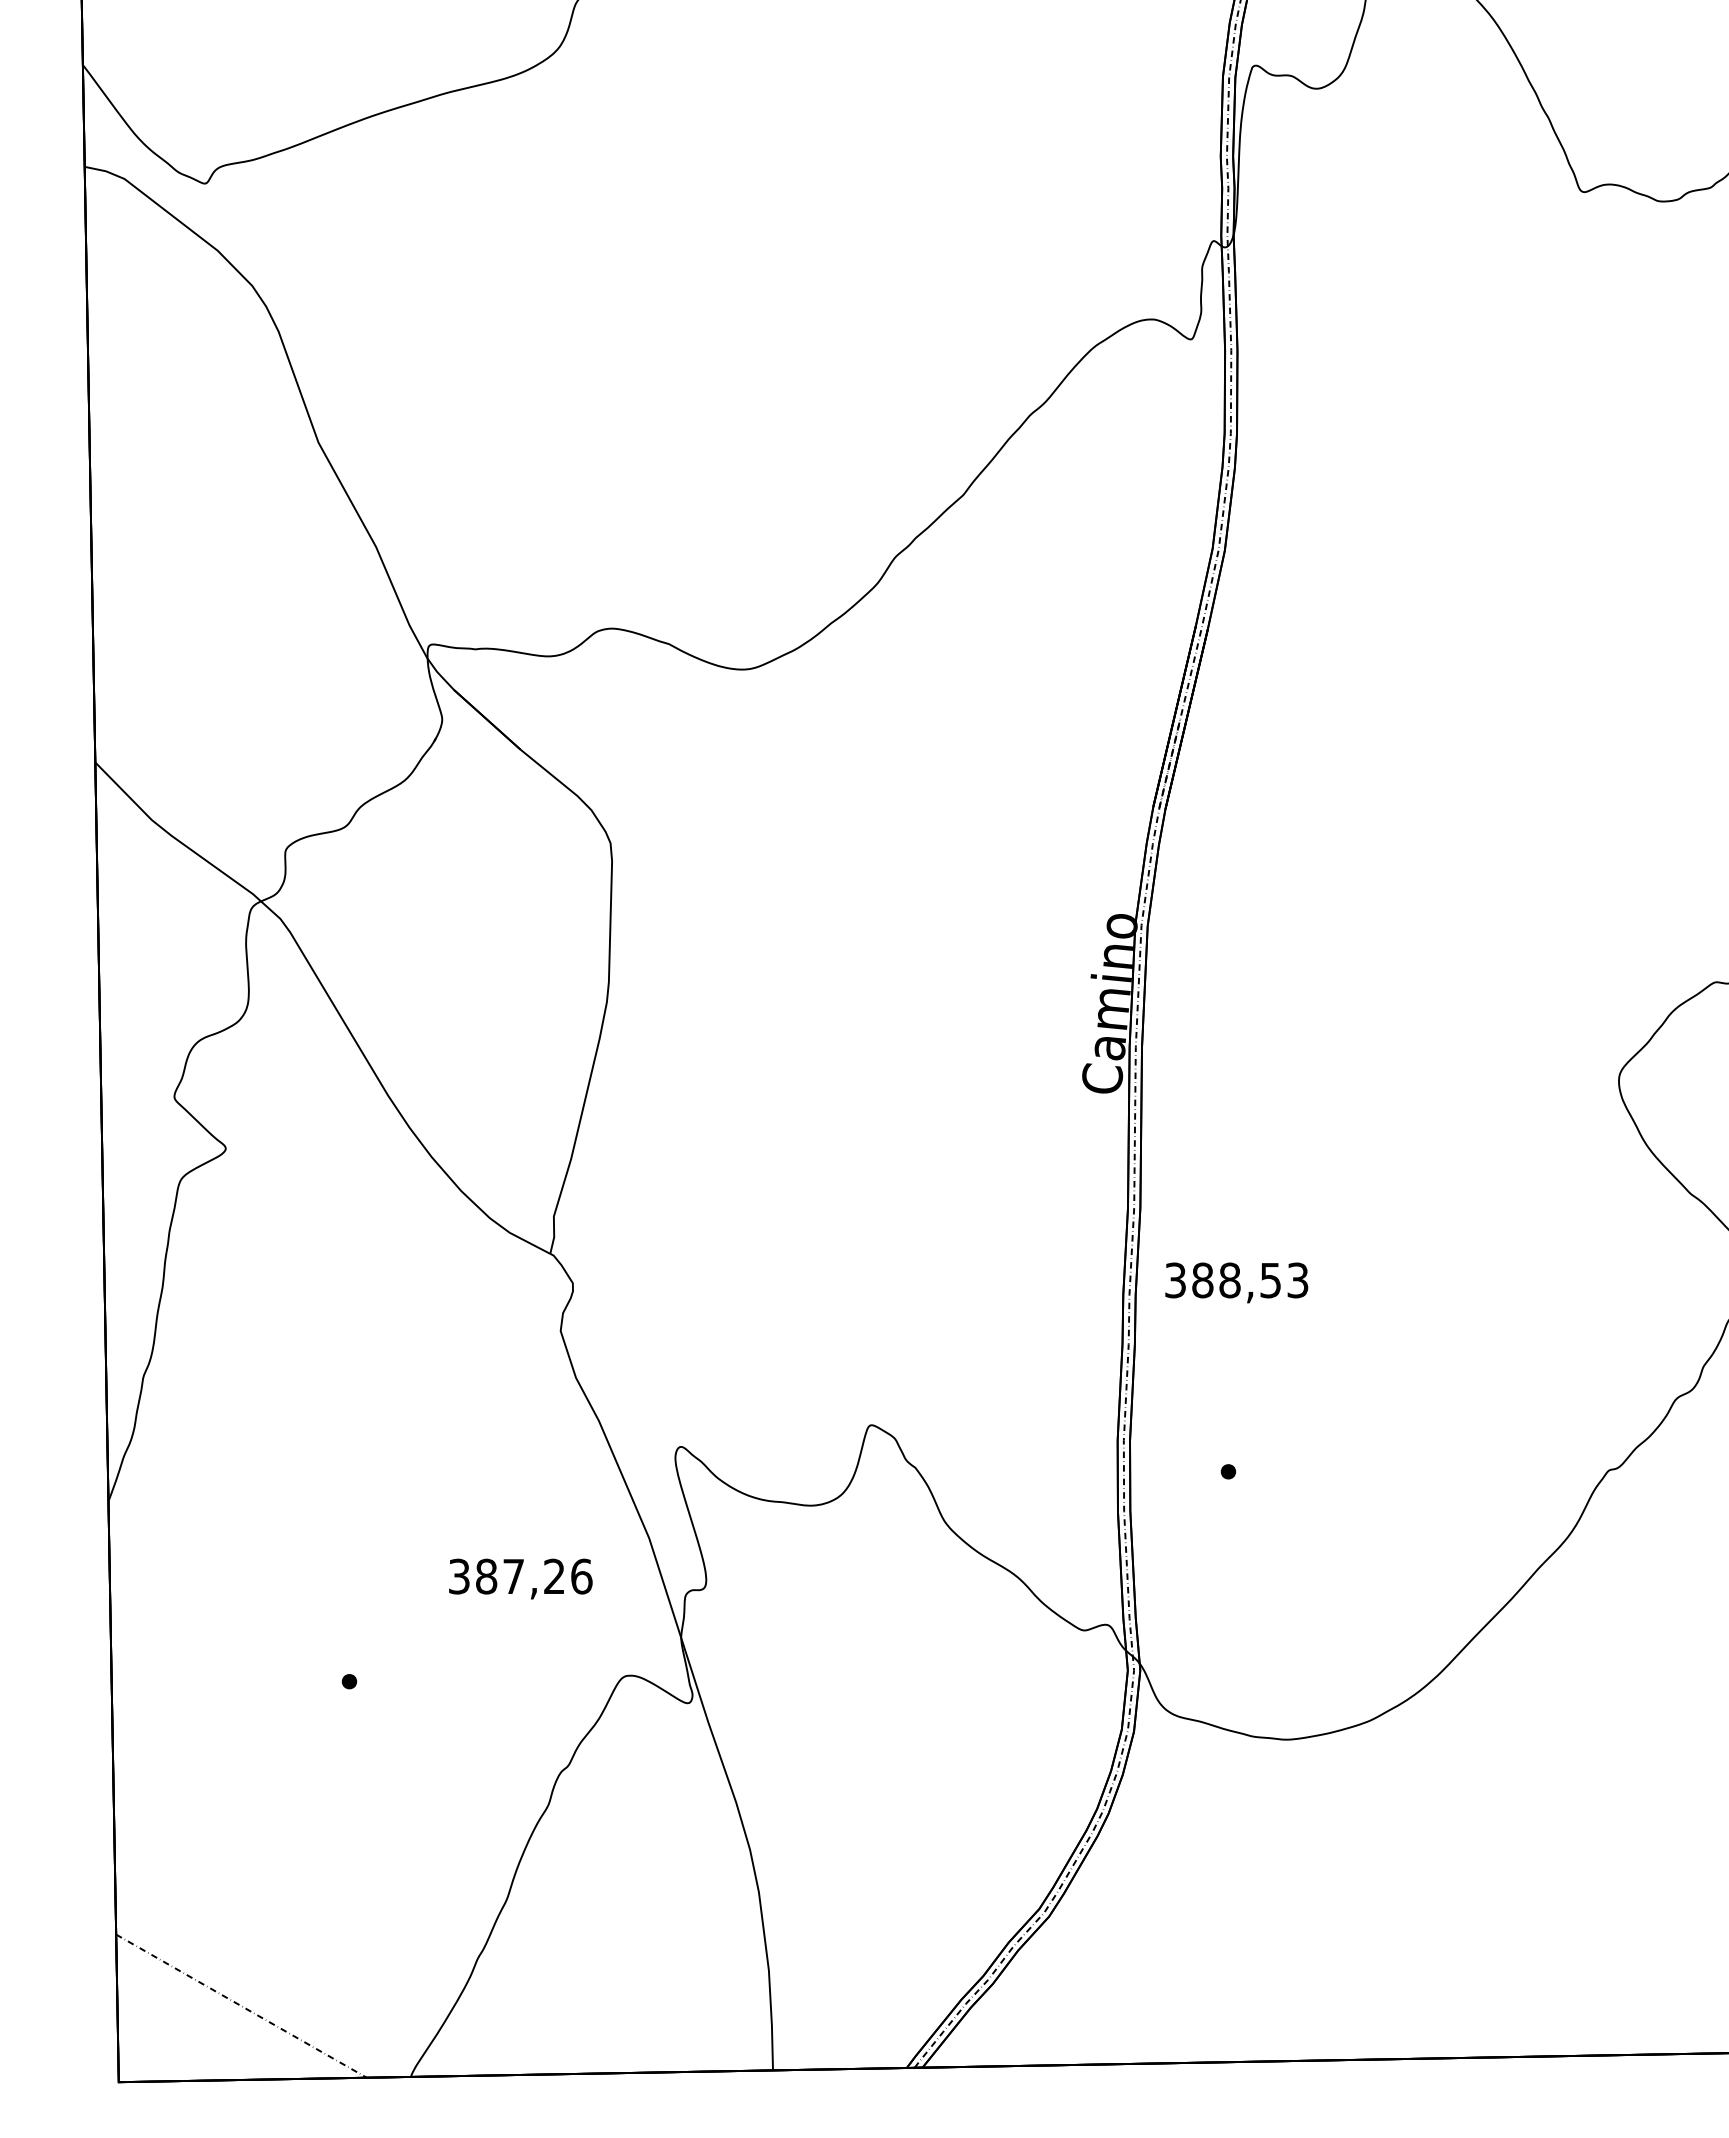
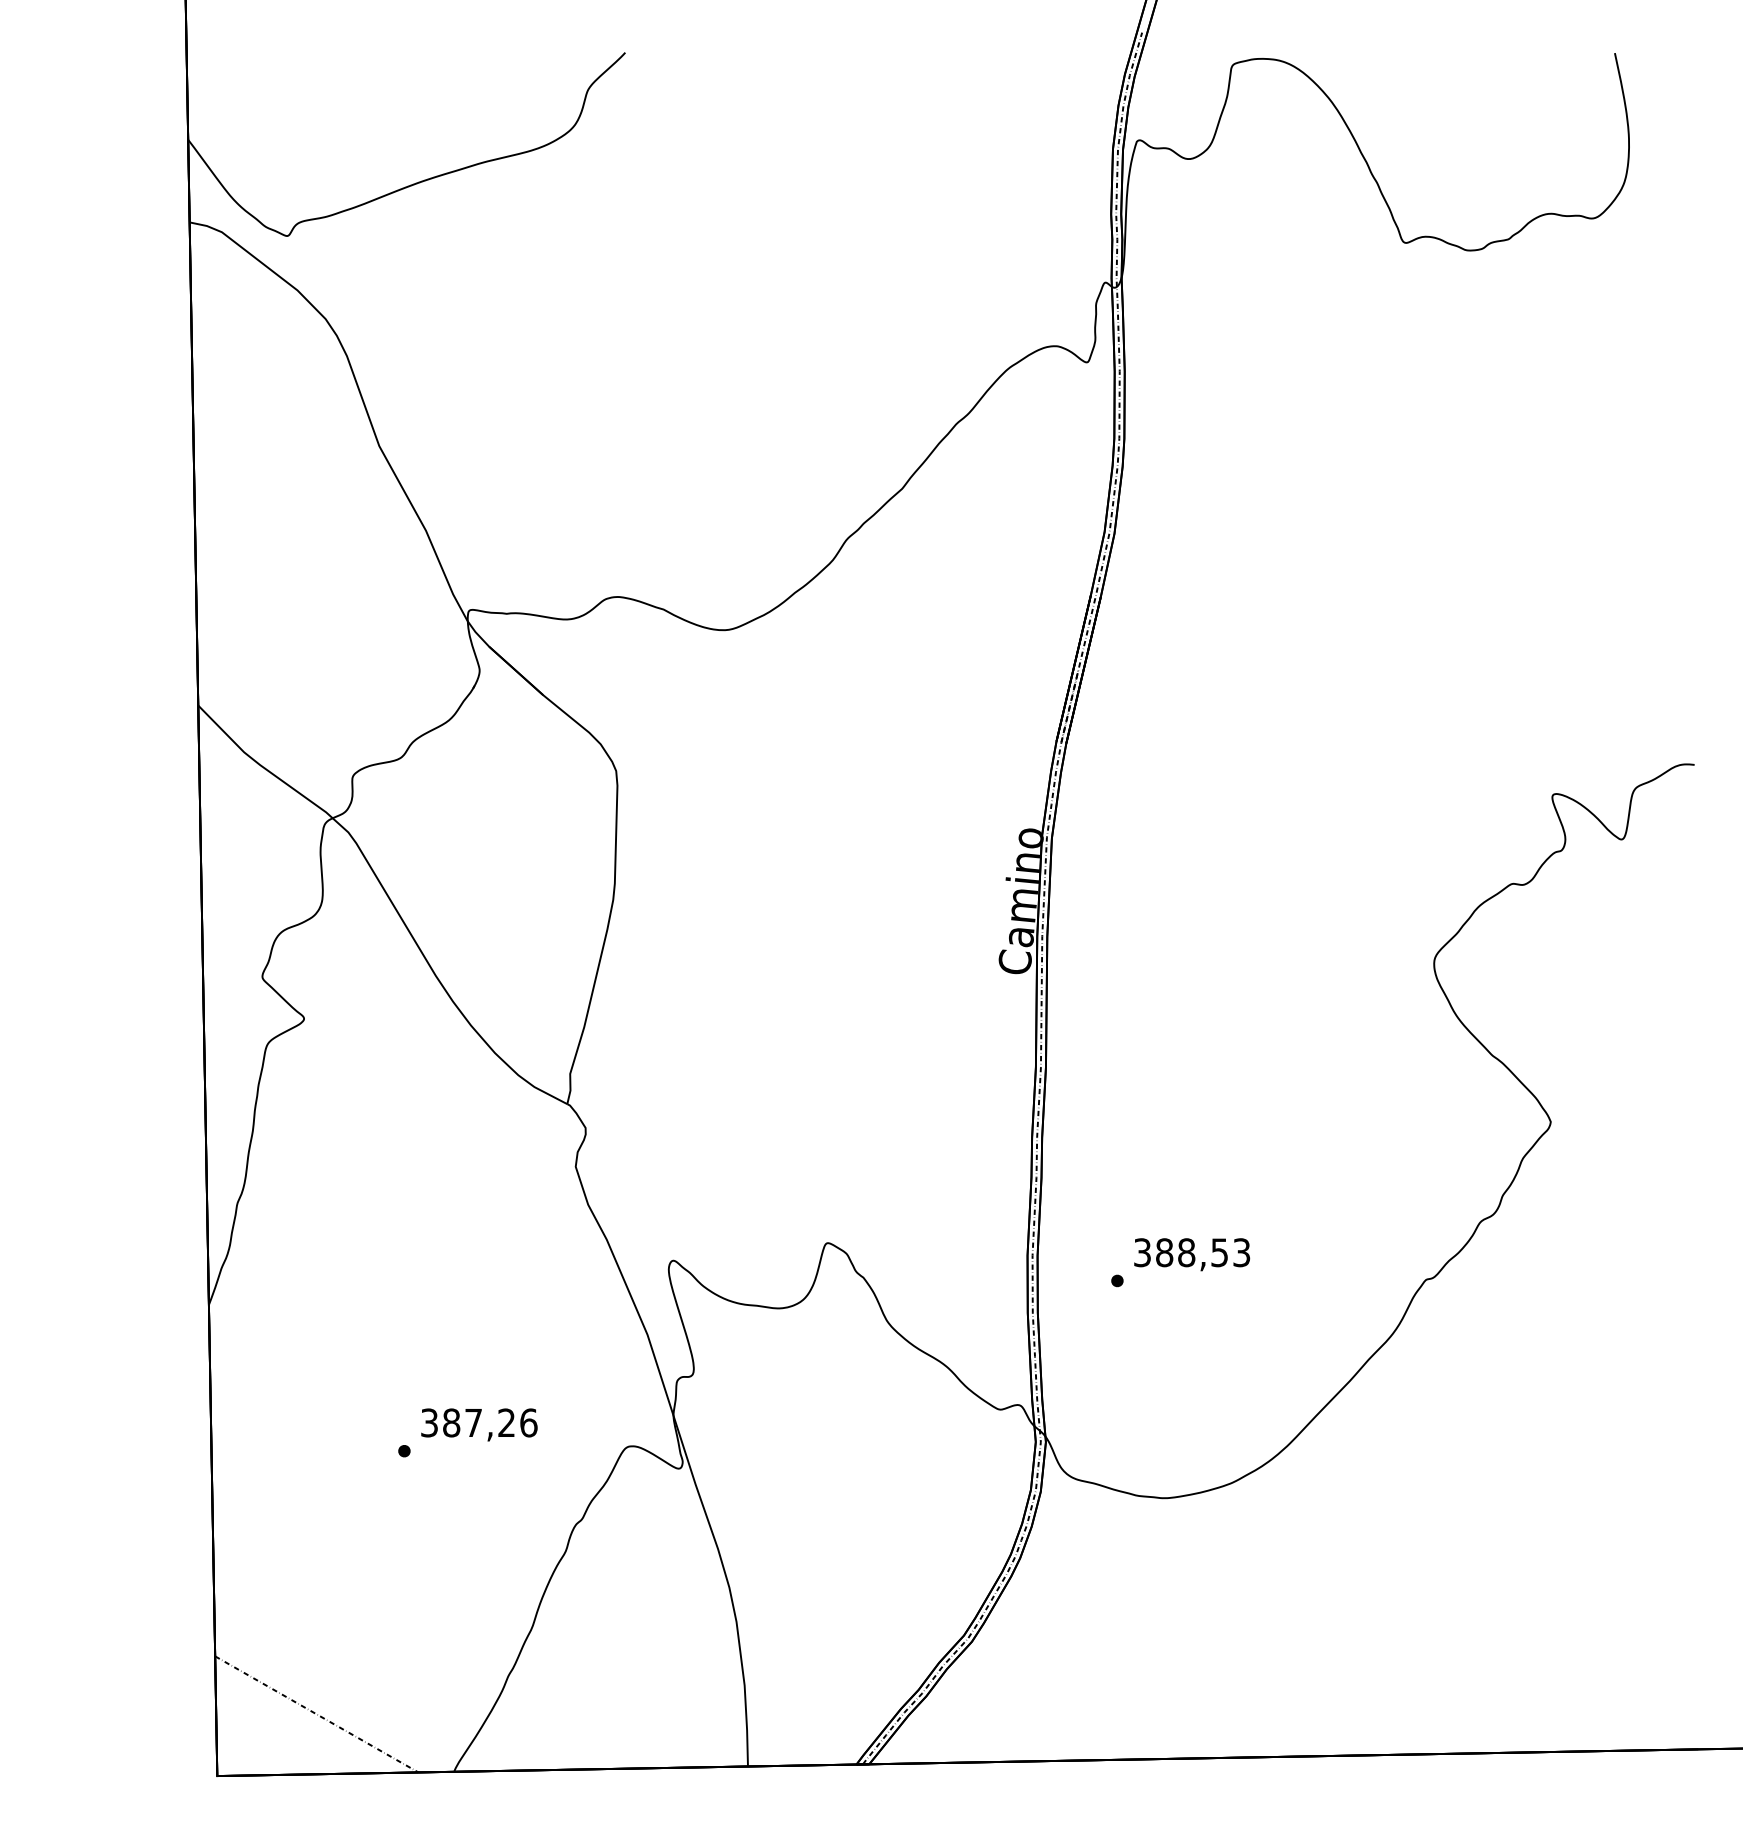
text: (1237, 1282) -> (1192, 1254), moved
text: (520, 1578) -> (479, 1424), moved

